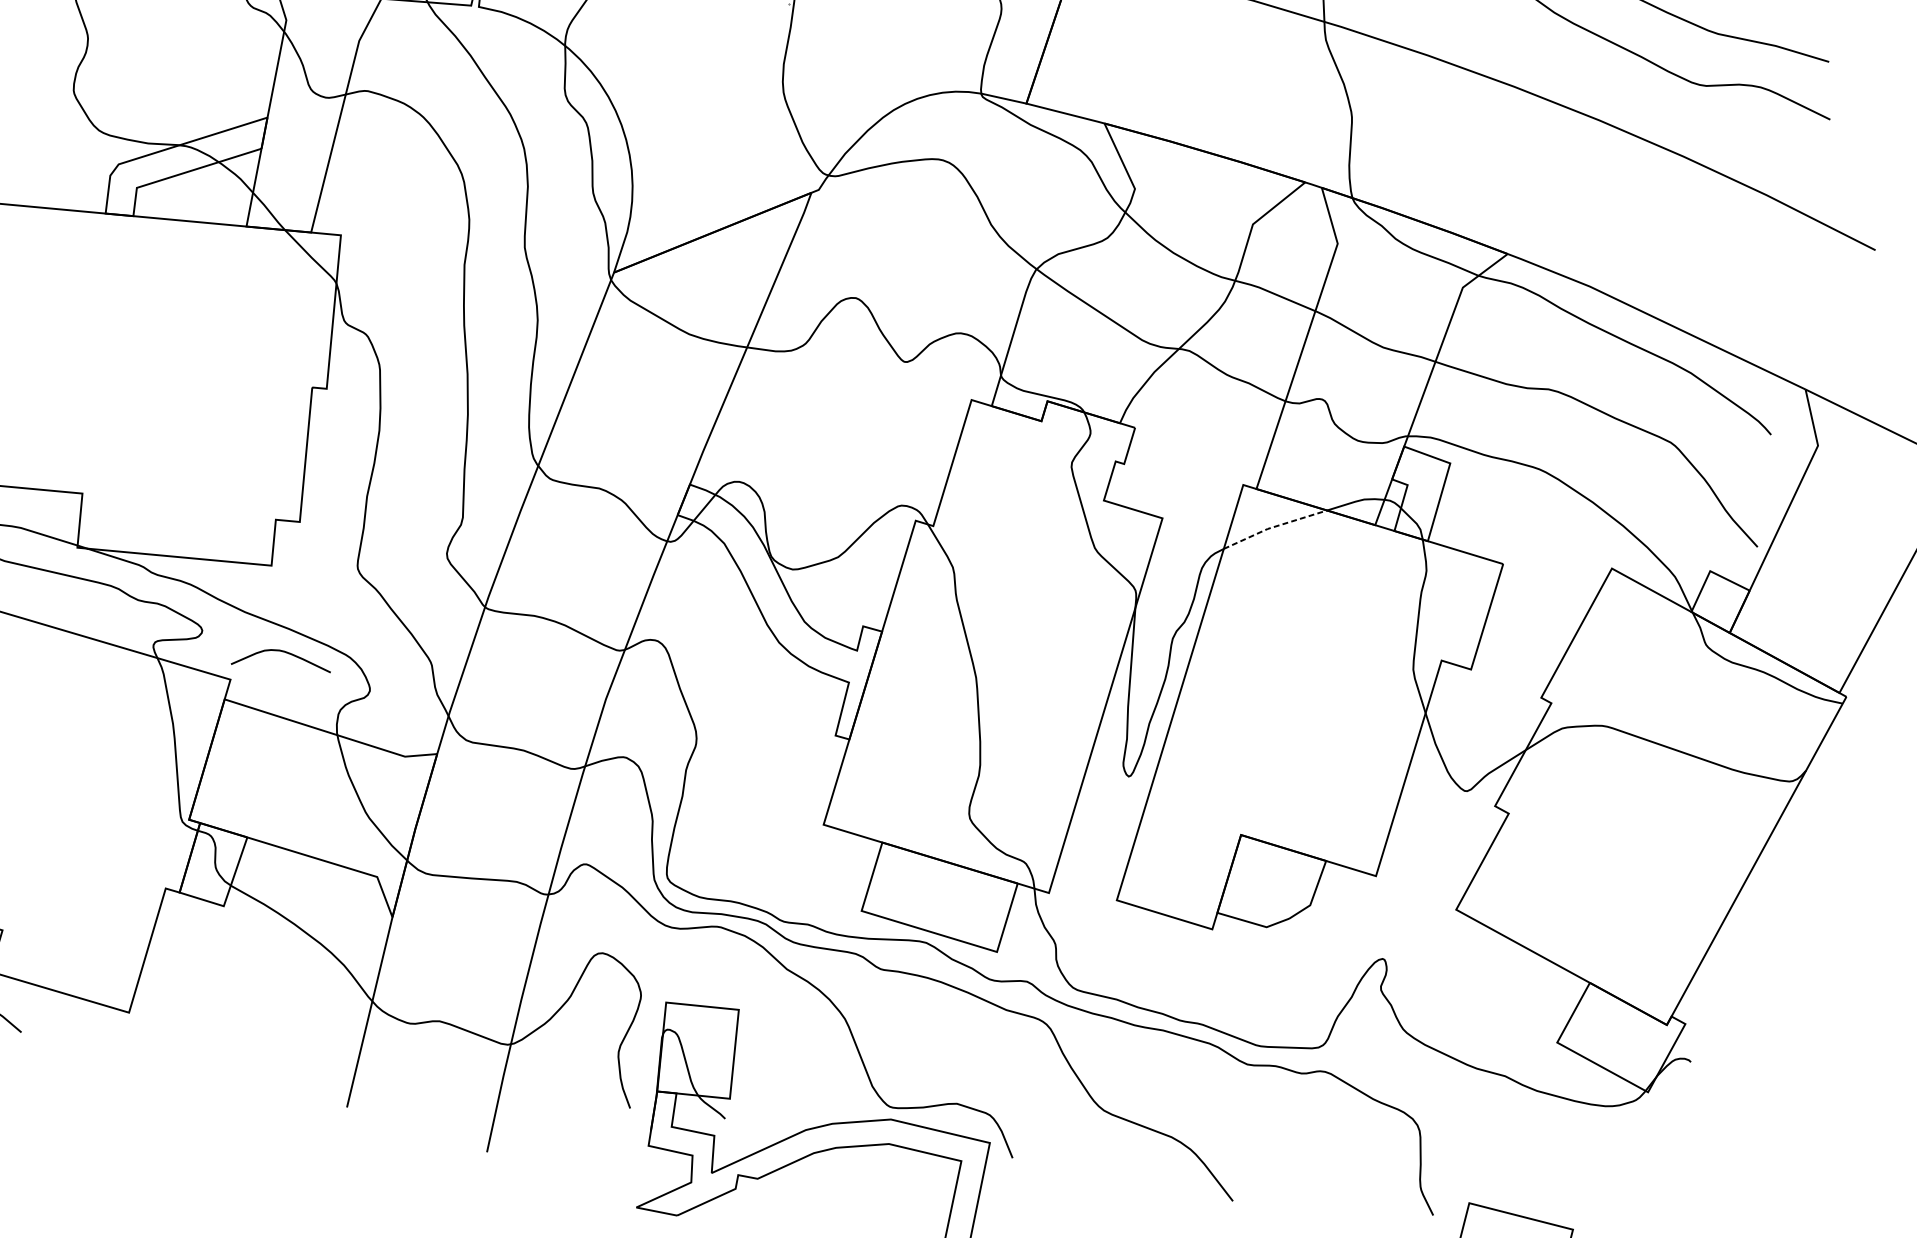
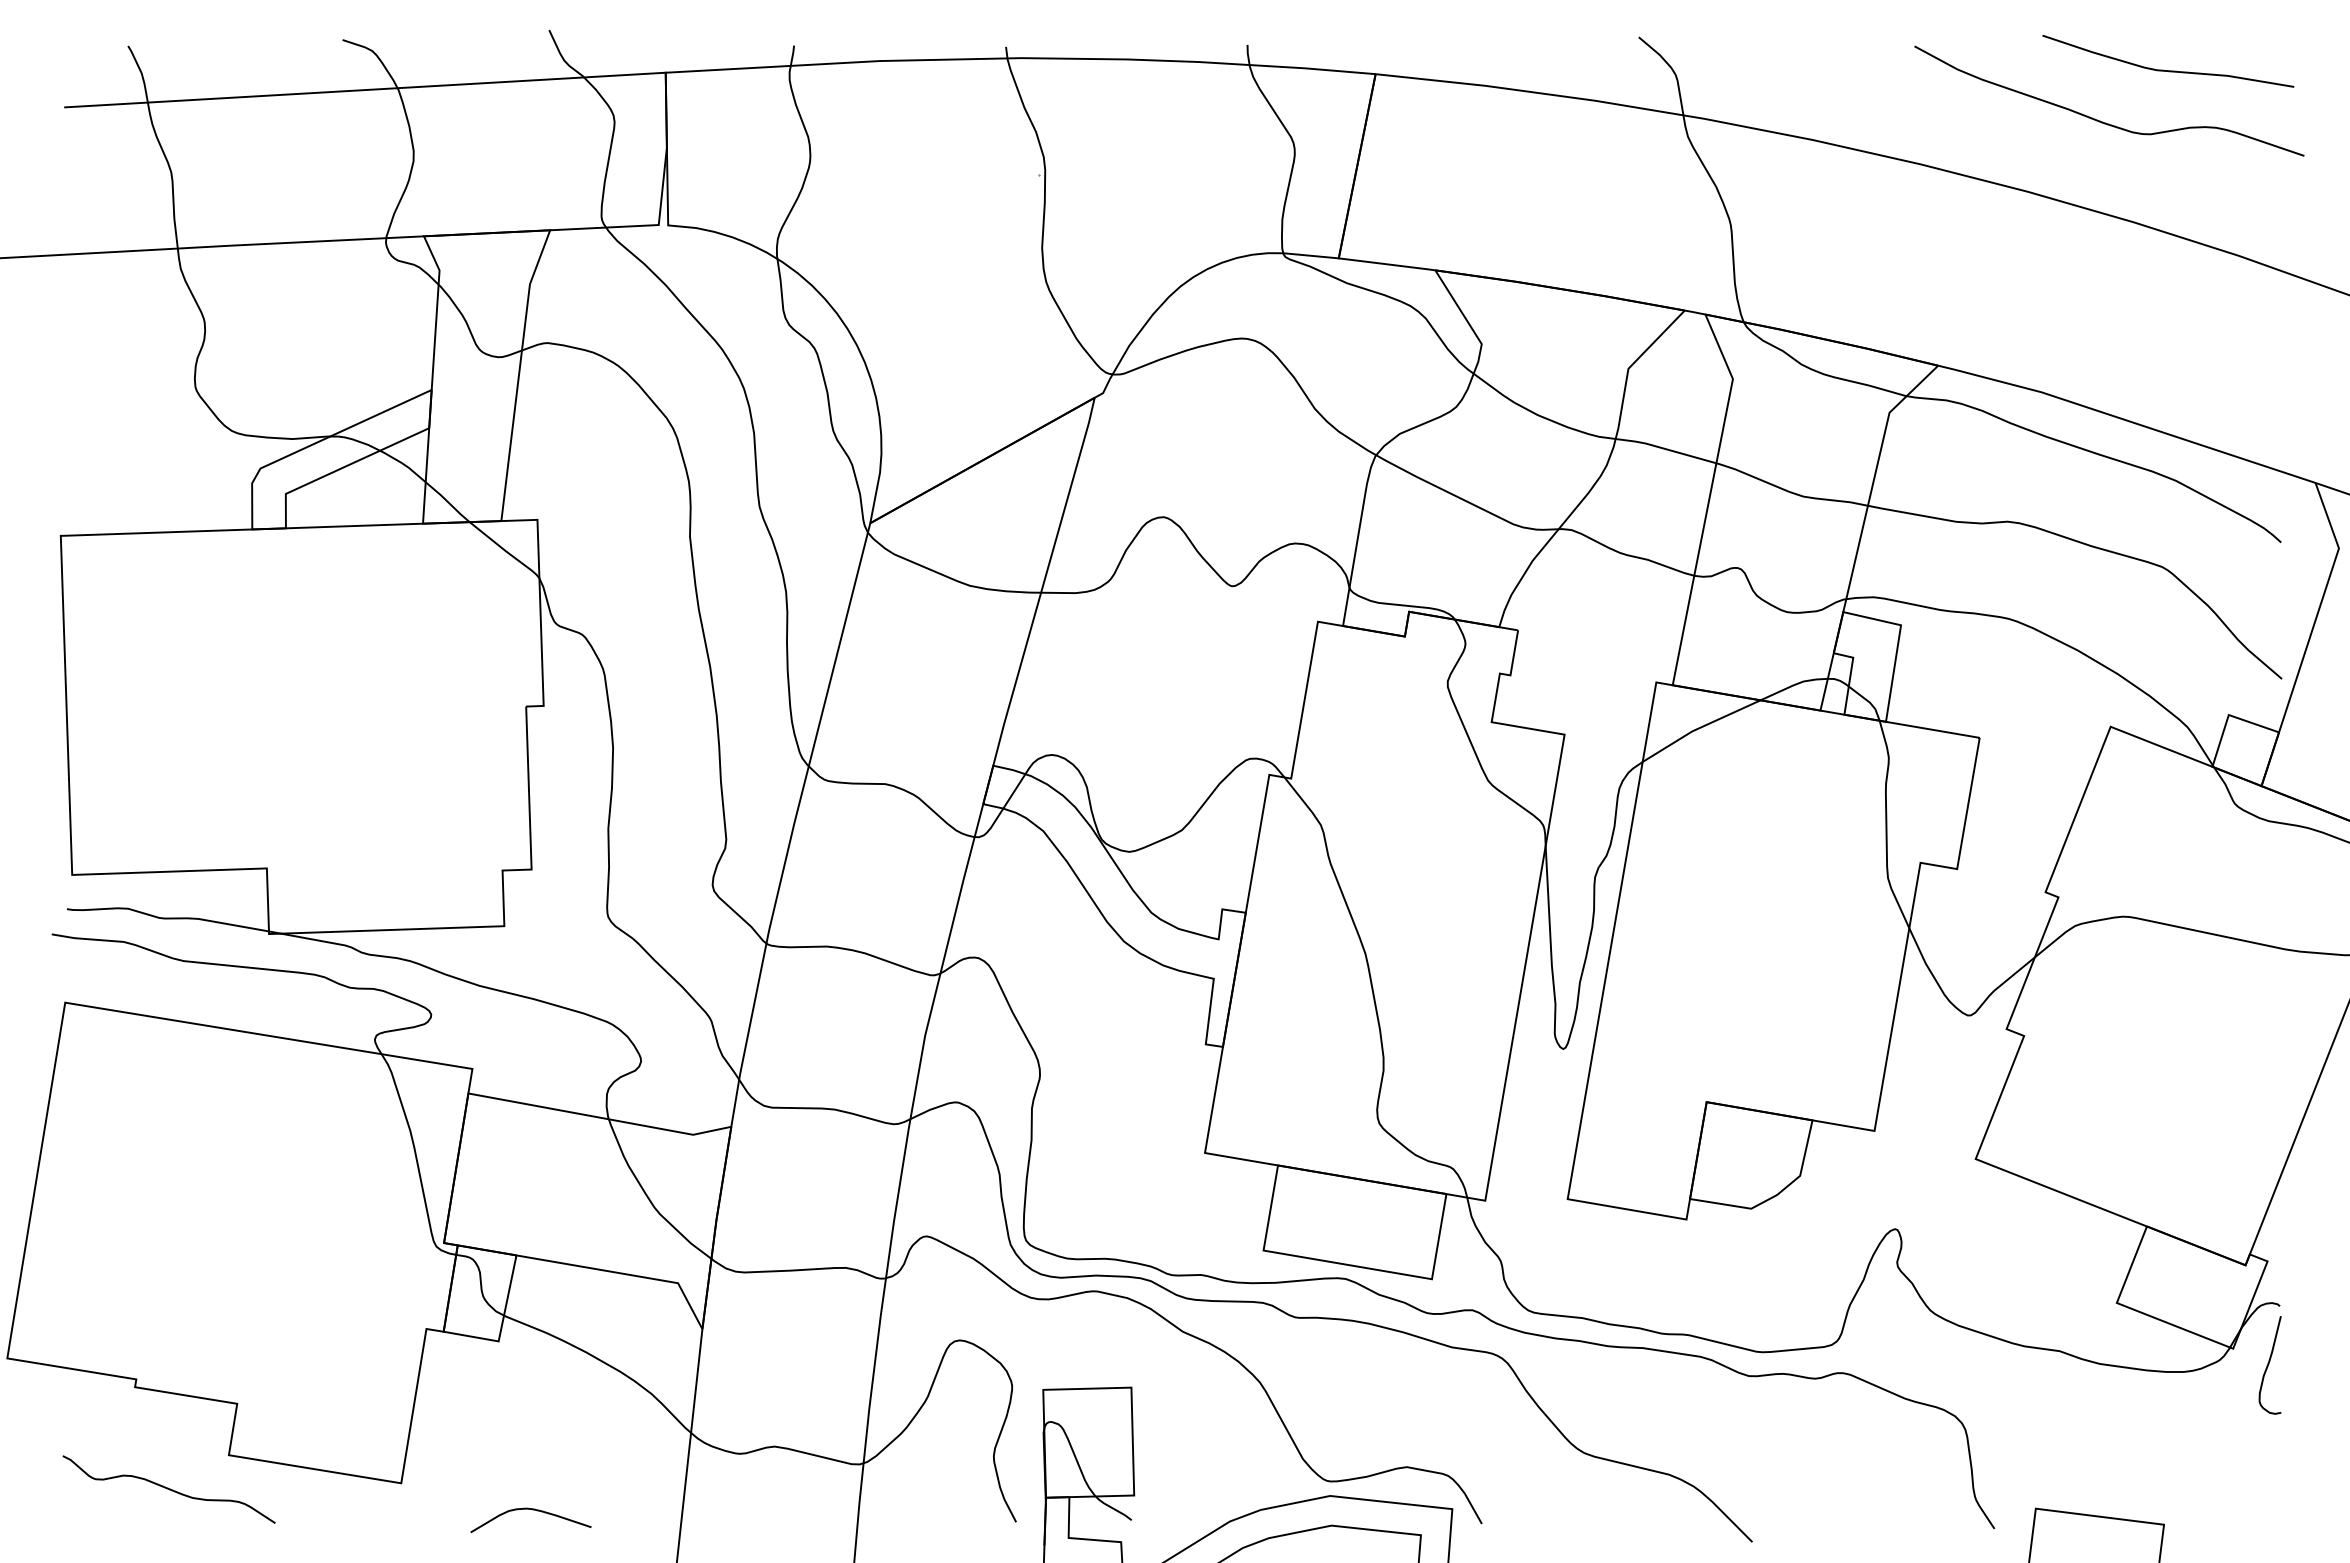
line: (1273, 527) -> (1699, 728), dashed -> solid
curve: (284, 652) -> (532, 1510), moved
curve: (1676, 1108) -> (2269, 1364), added

